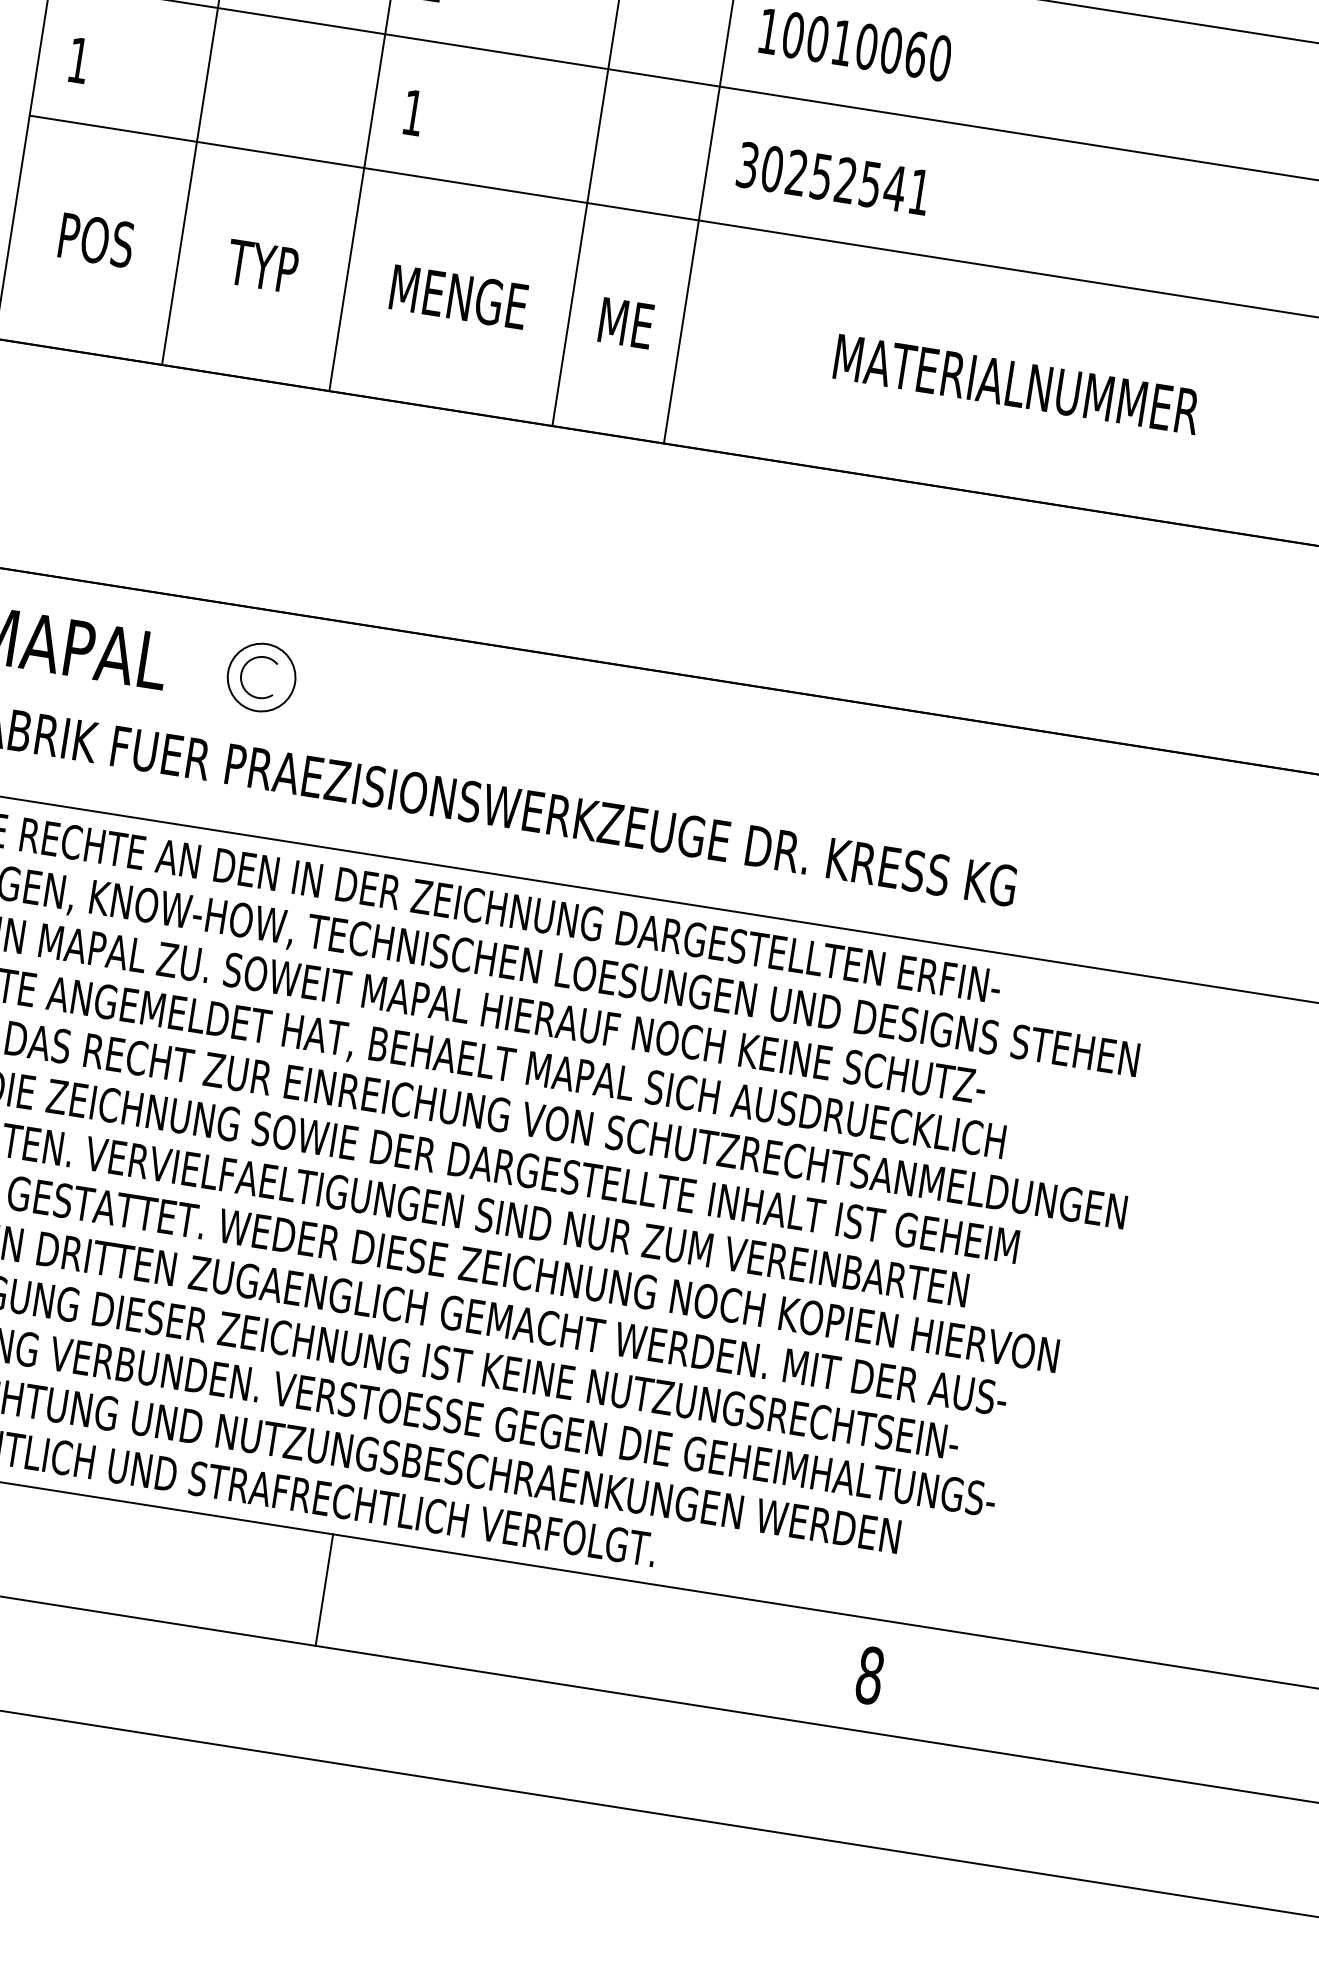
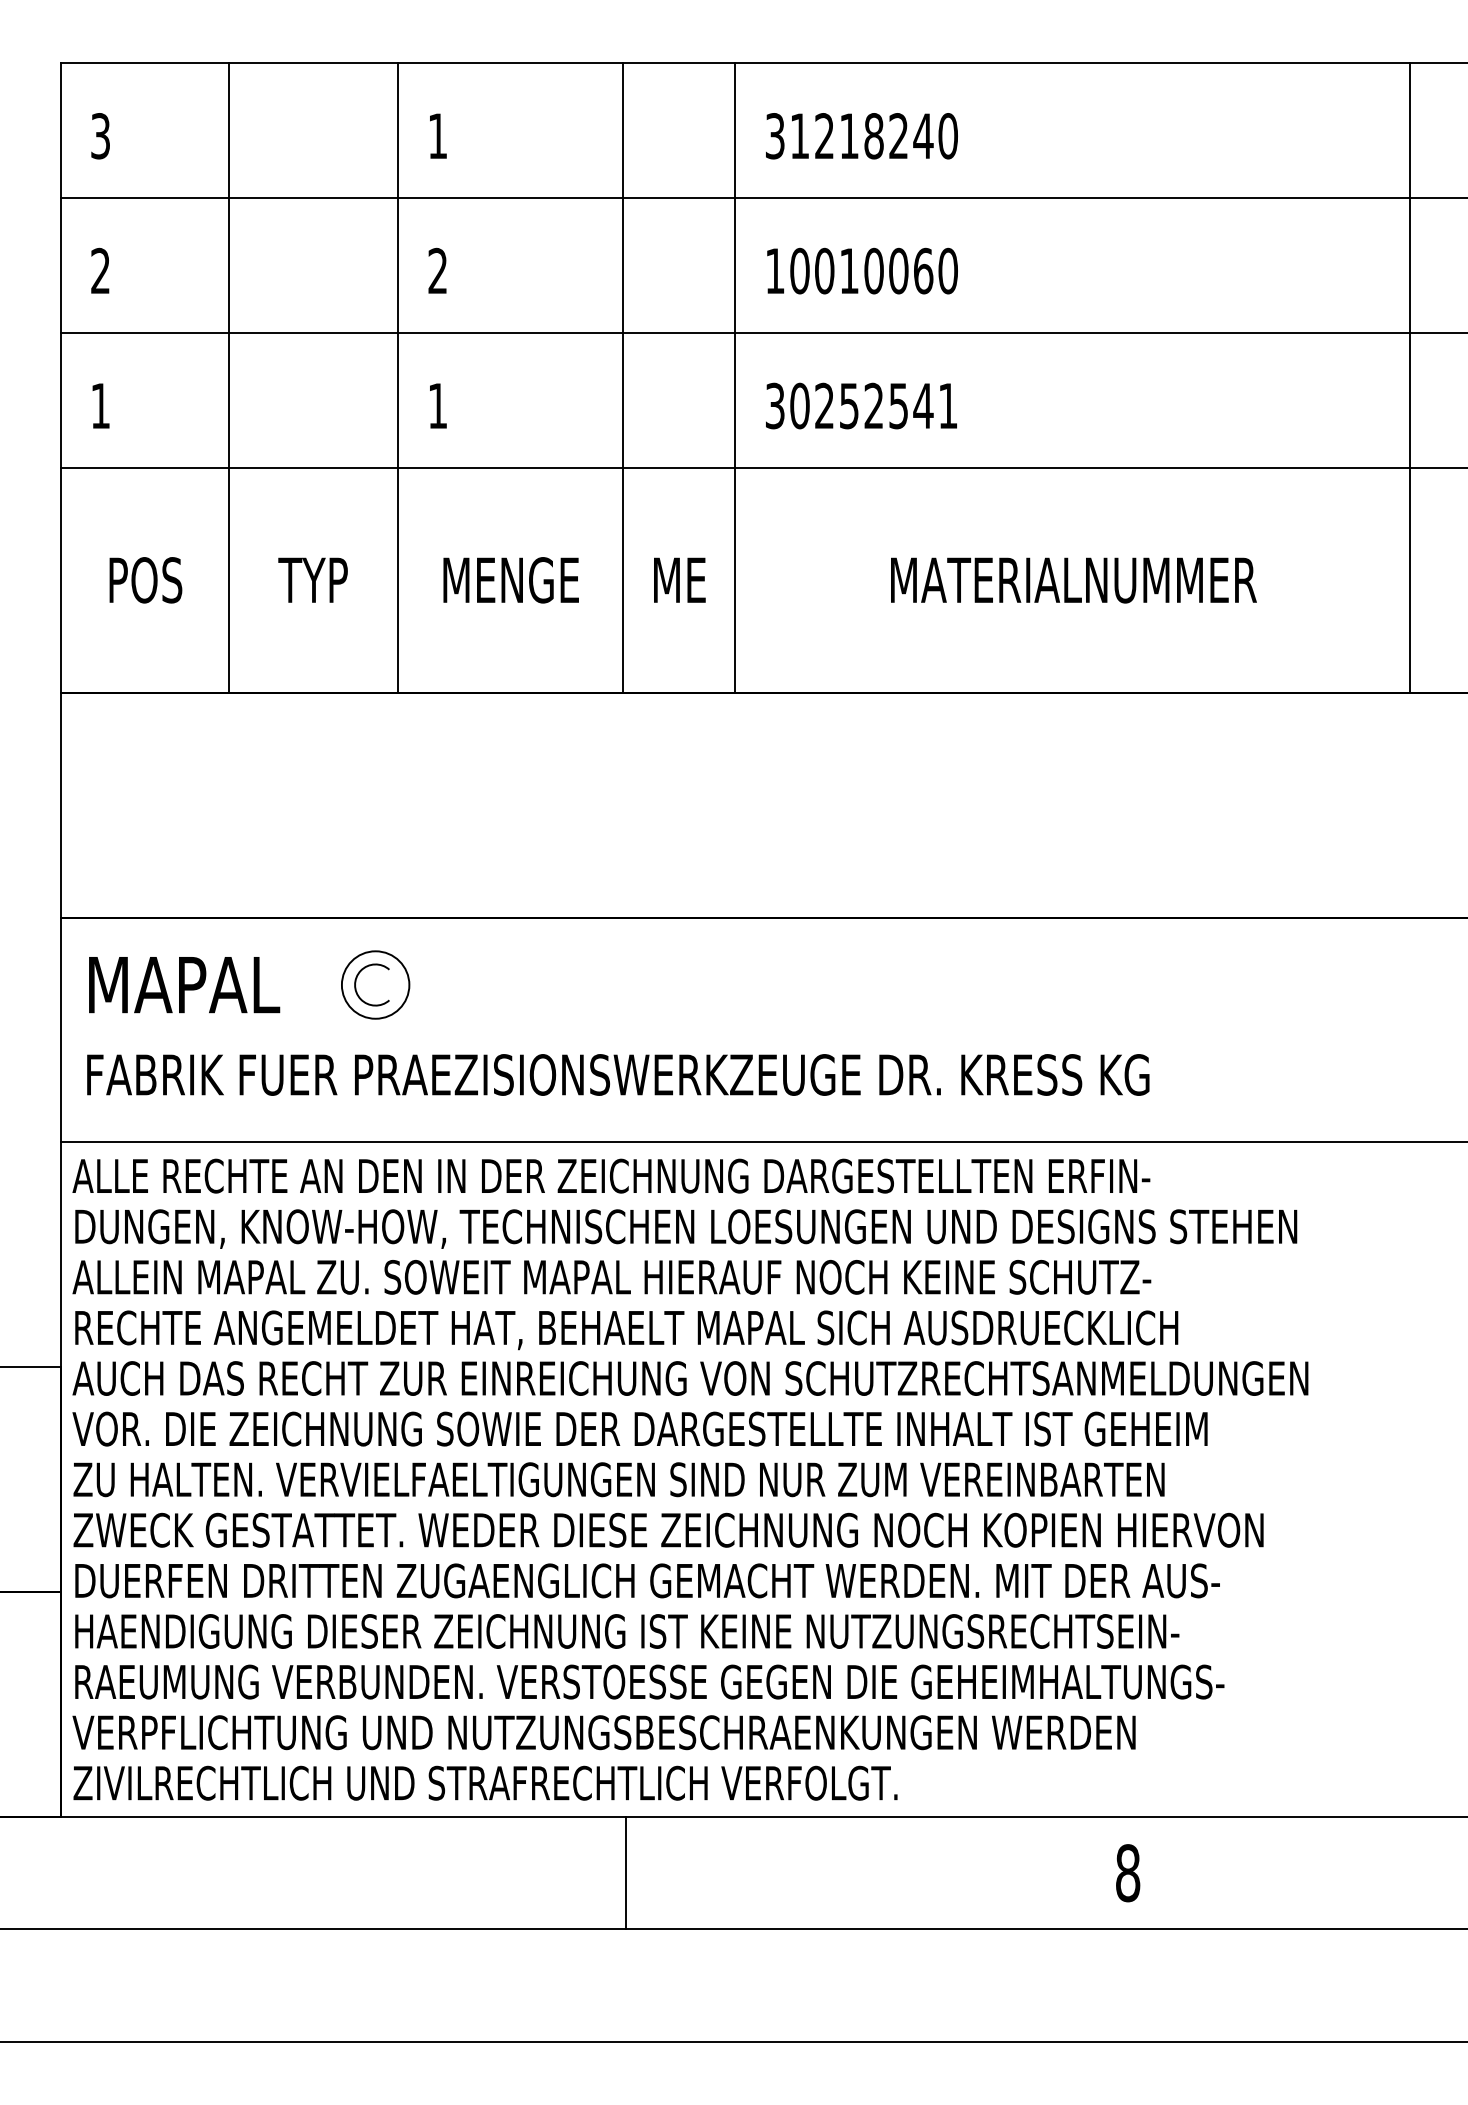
line: (324, 1589) -> (626, 1872), moved

